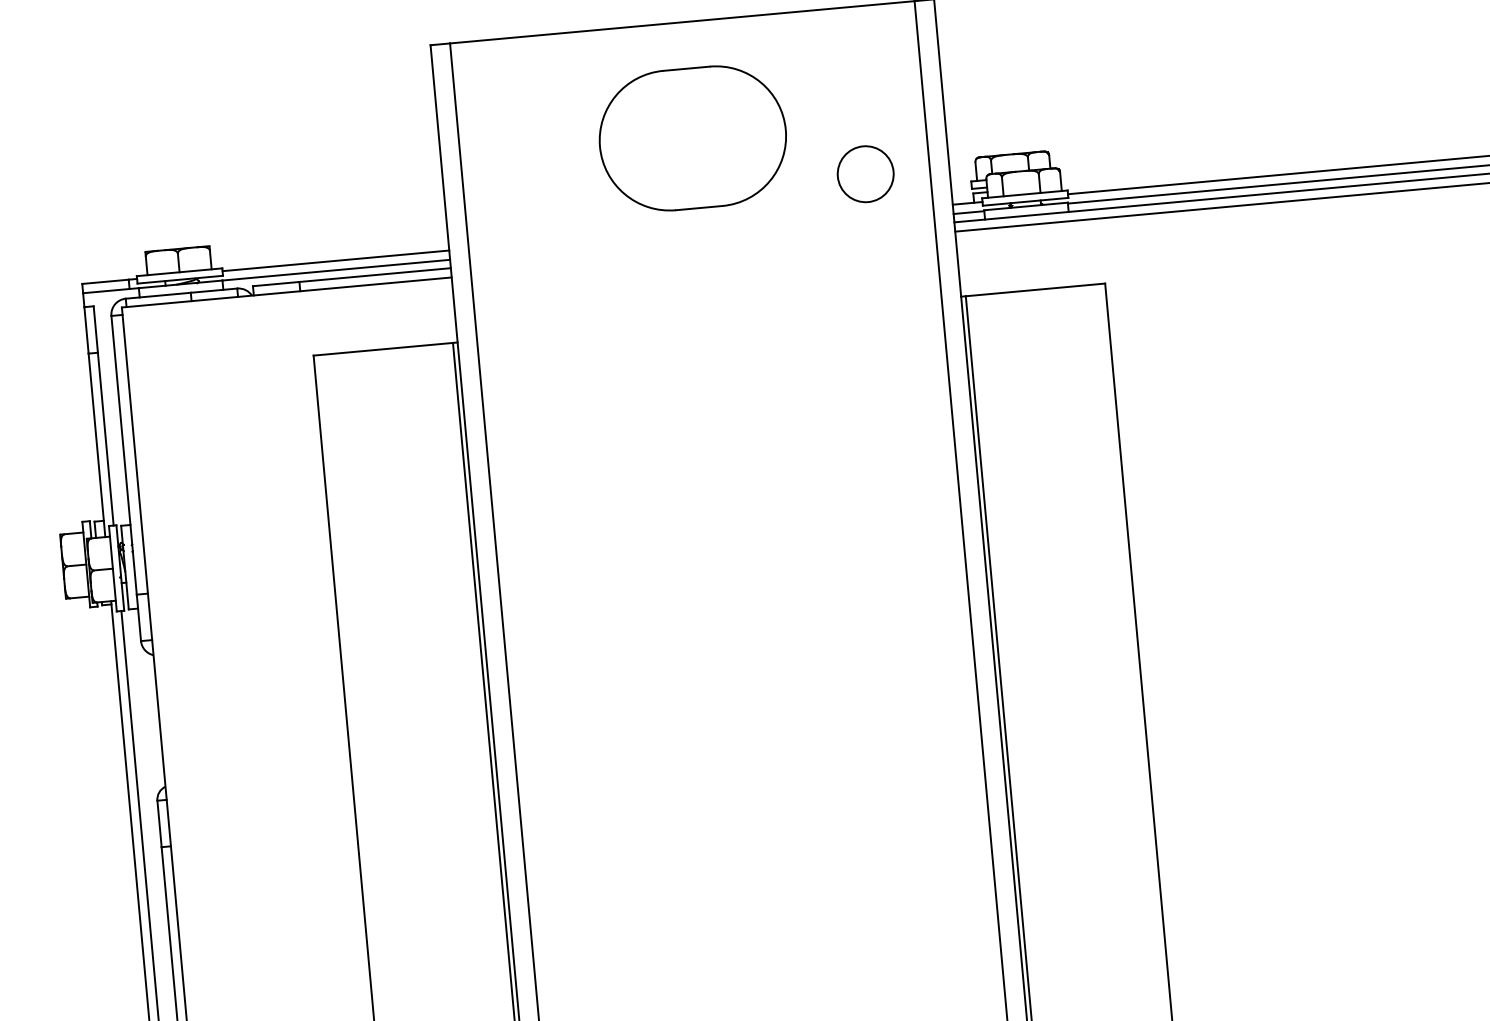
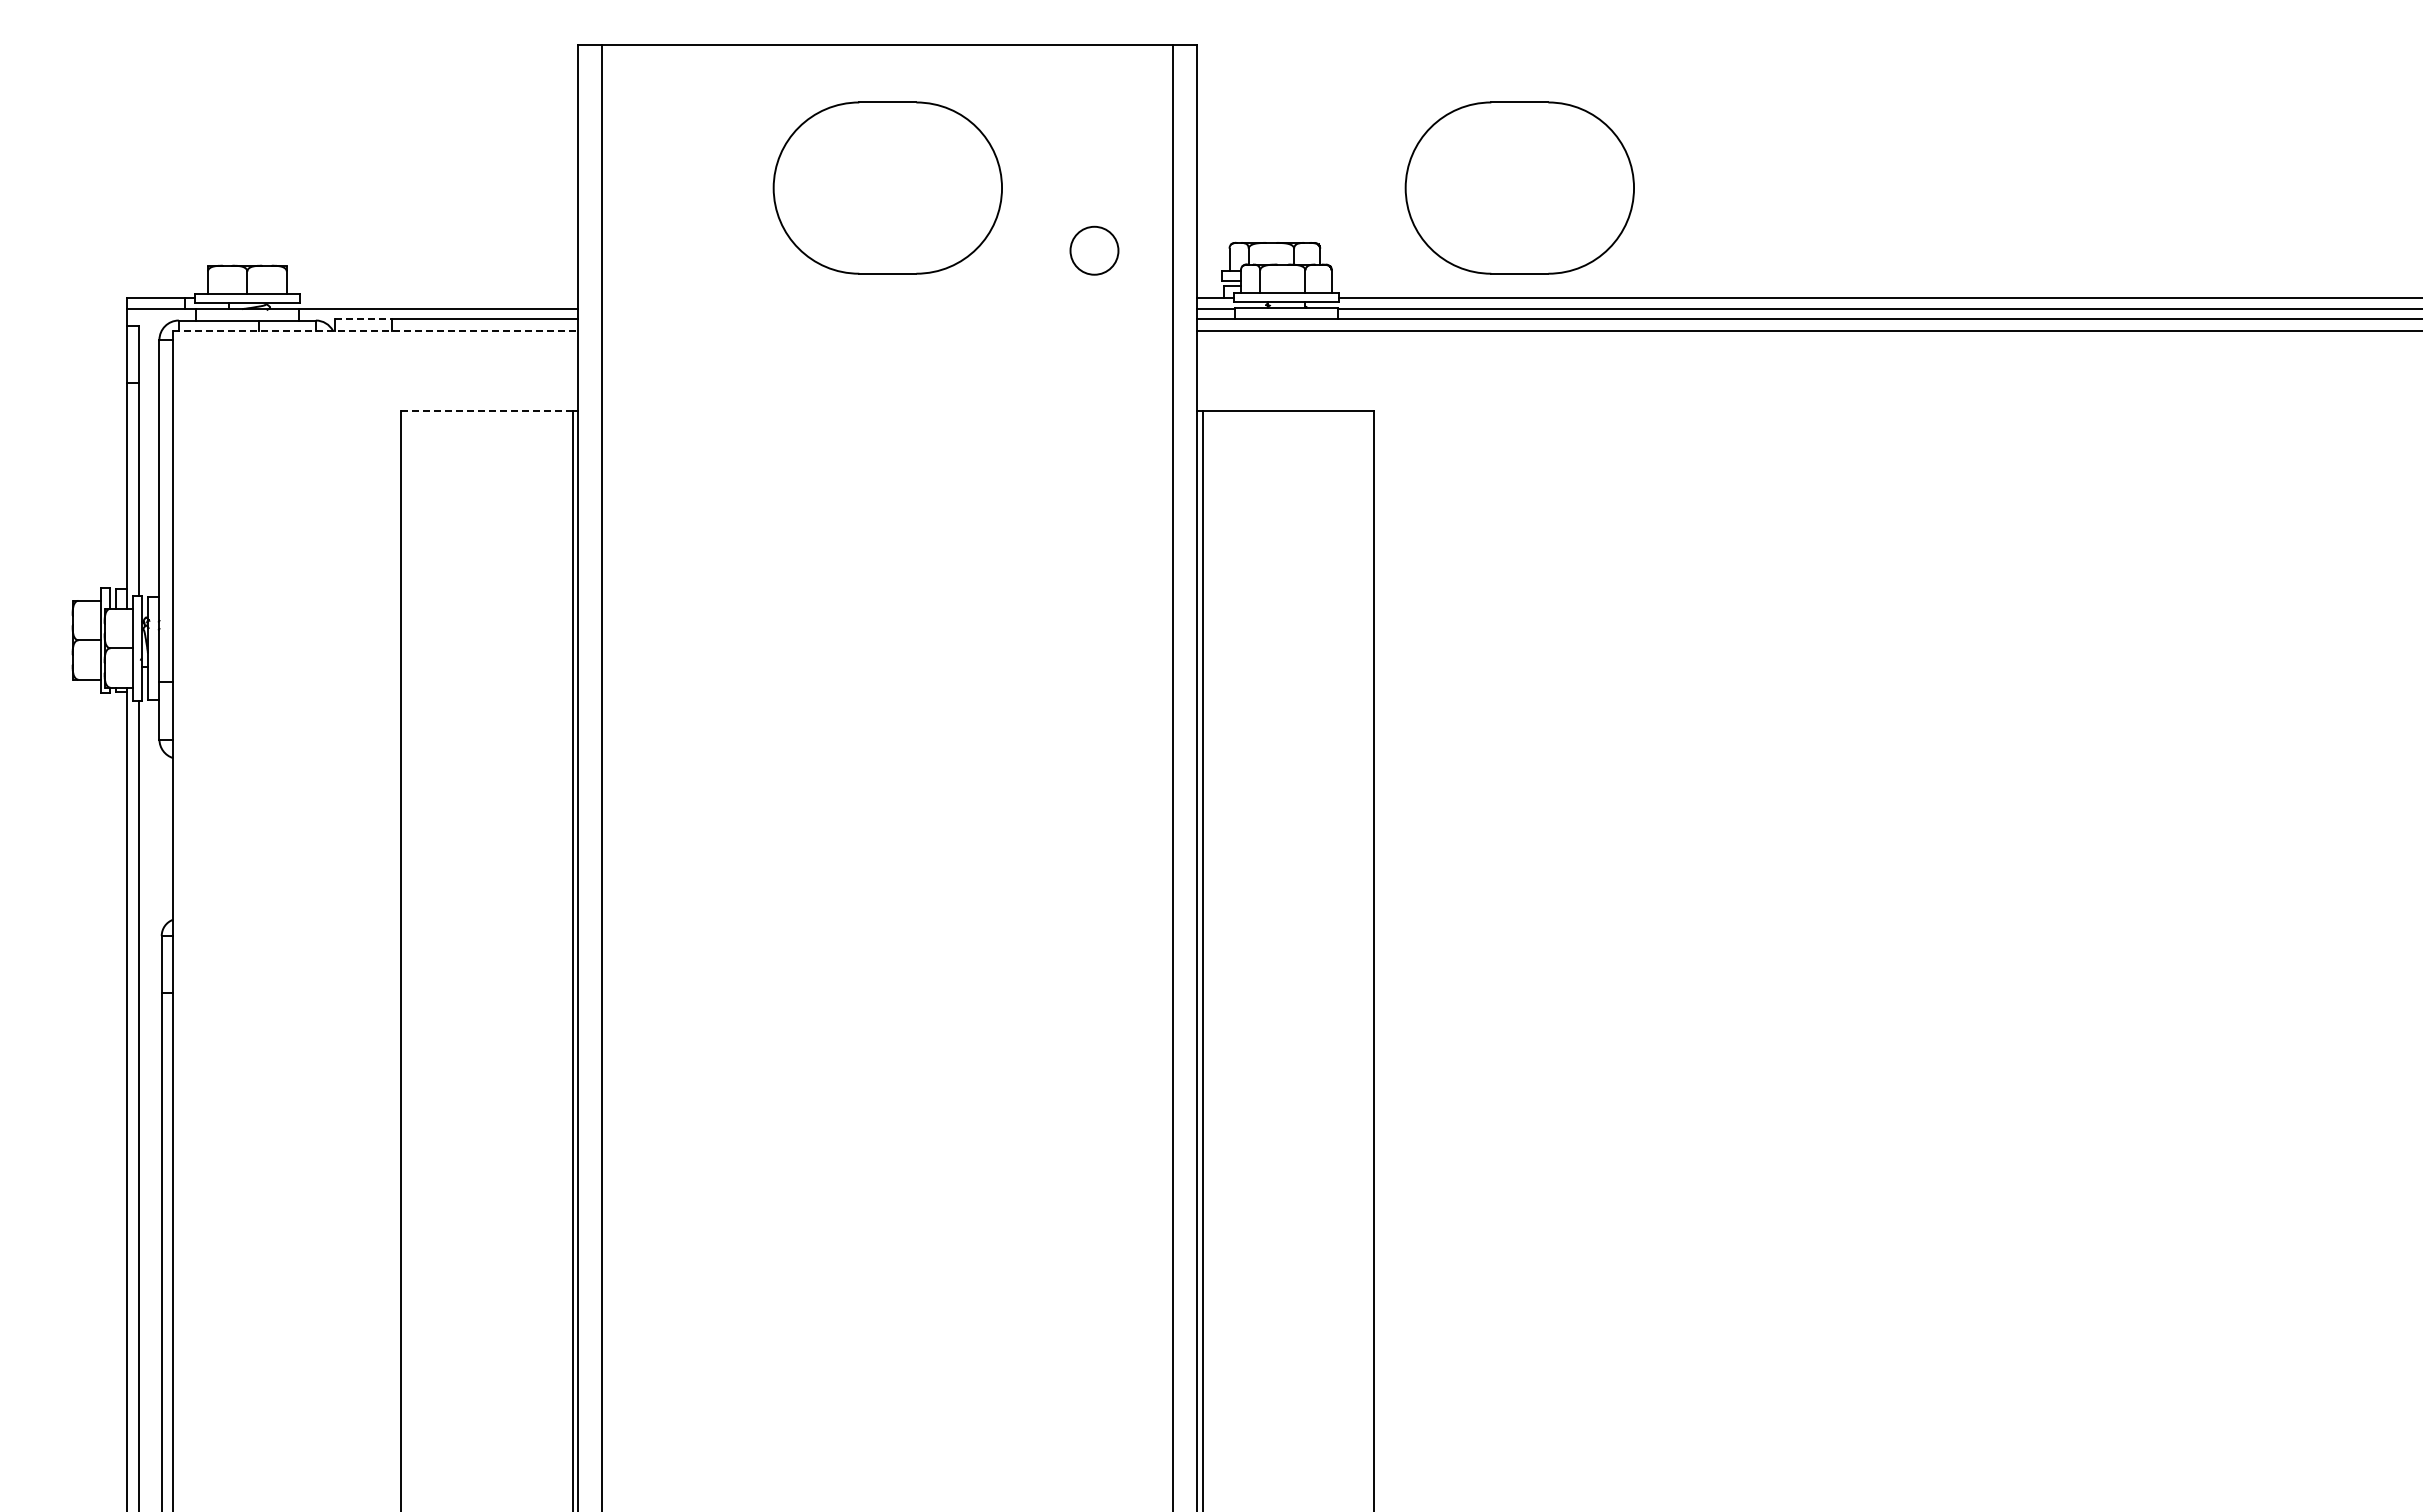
part: (1206, 91) -> (1519, 187), added
circle: (865, 173) -> (1094, 250), size x0.7
line: (336, 260) -> (439, 297), removed
line: (275, 284) -> (363, 319), solid -> dashed
line: (286, 292) -> (375, 330), solid -> dashed
line: (383, 349) -> (487, 410), solid -> dashed

